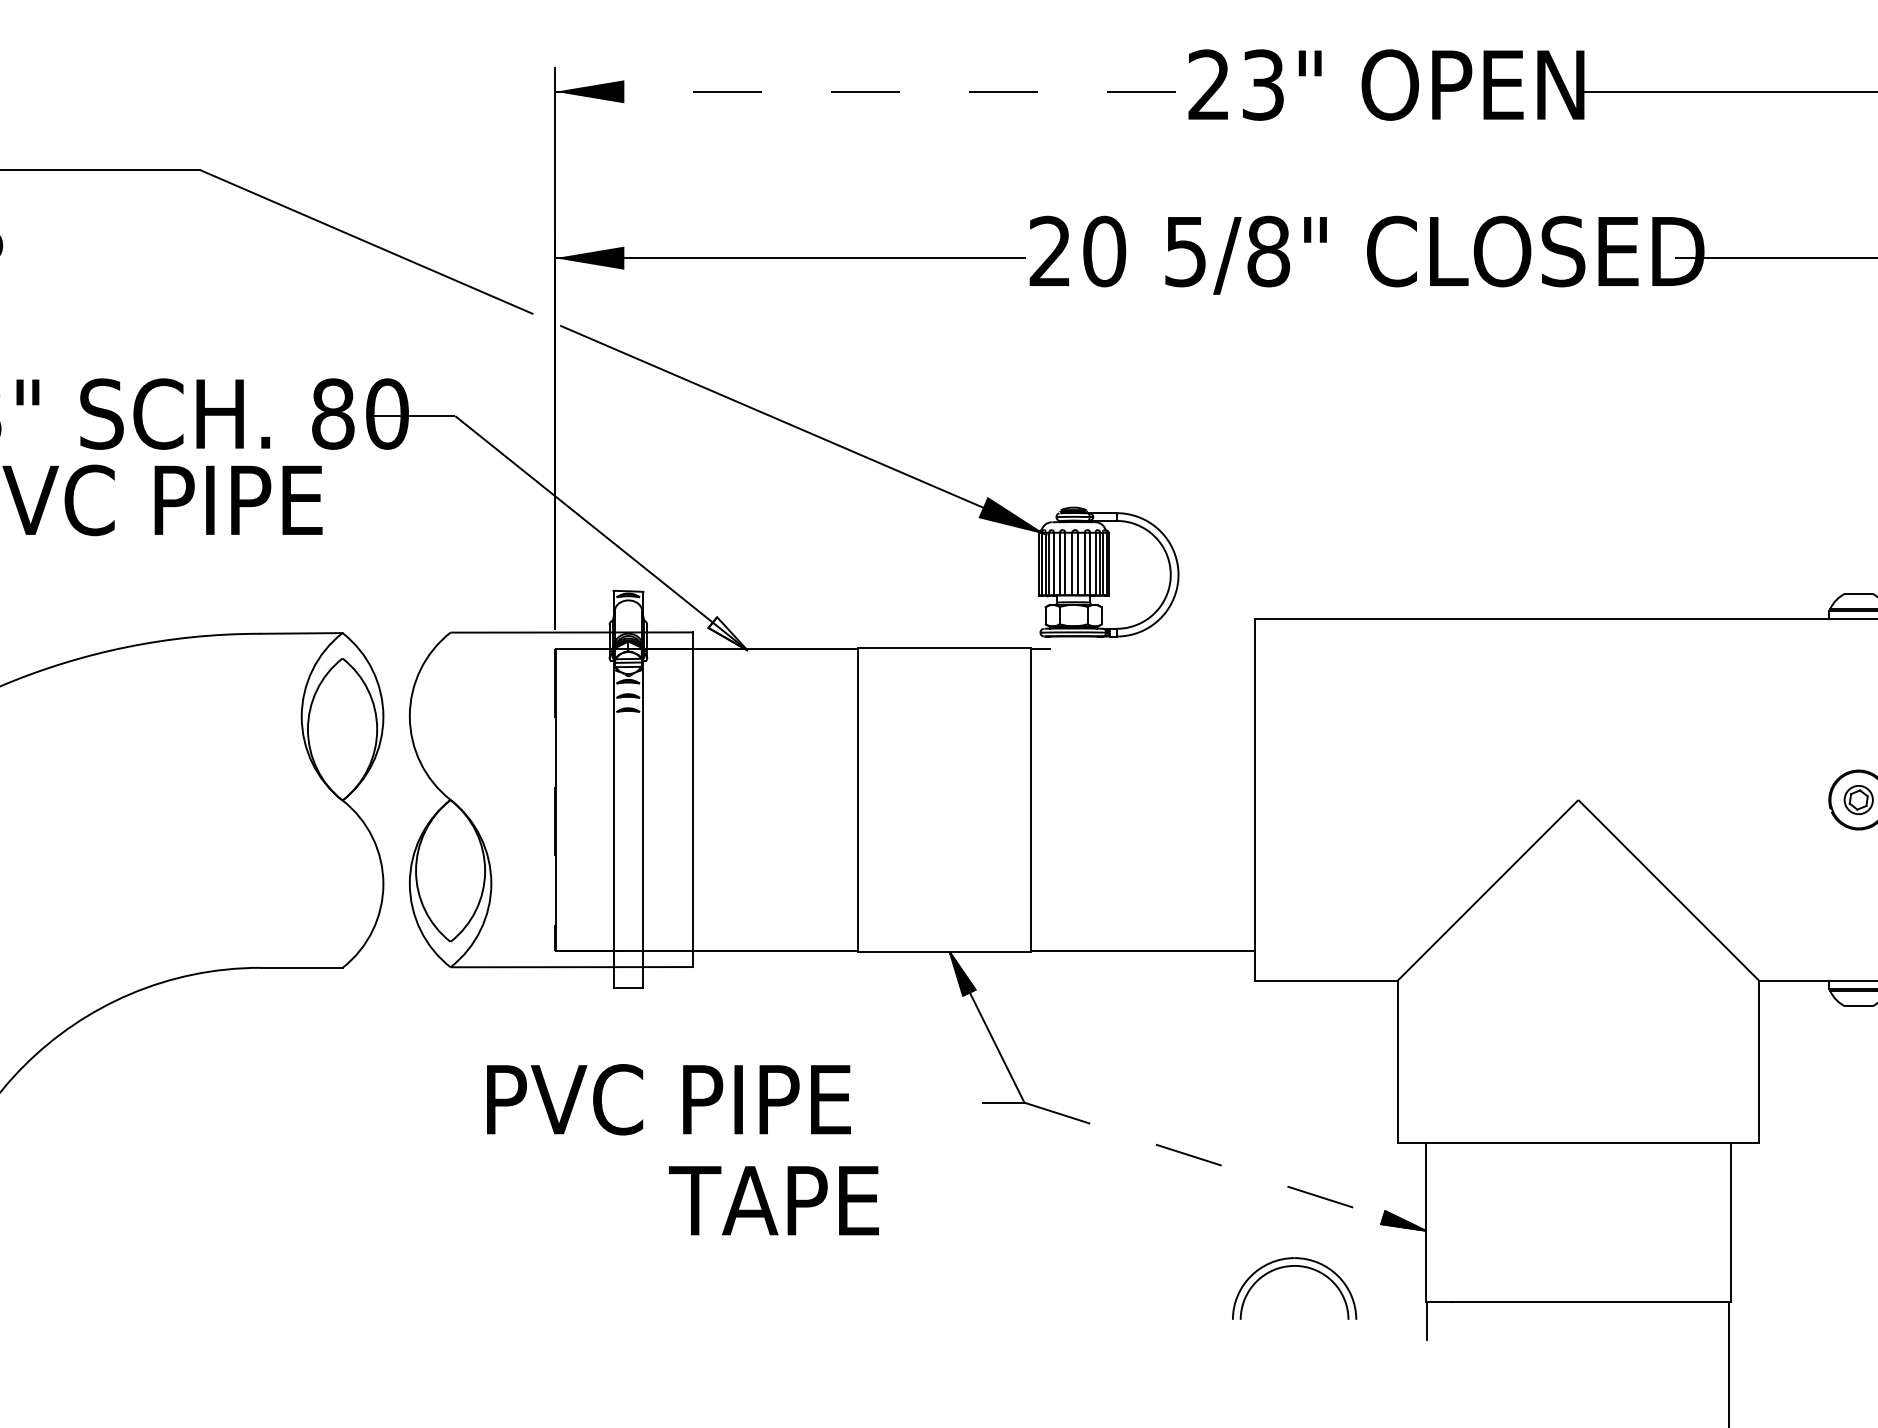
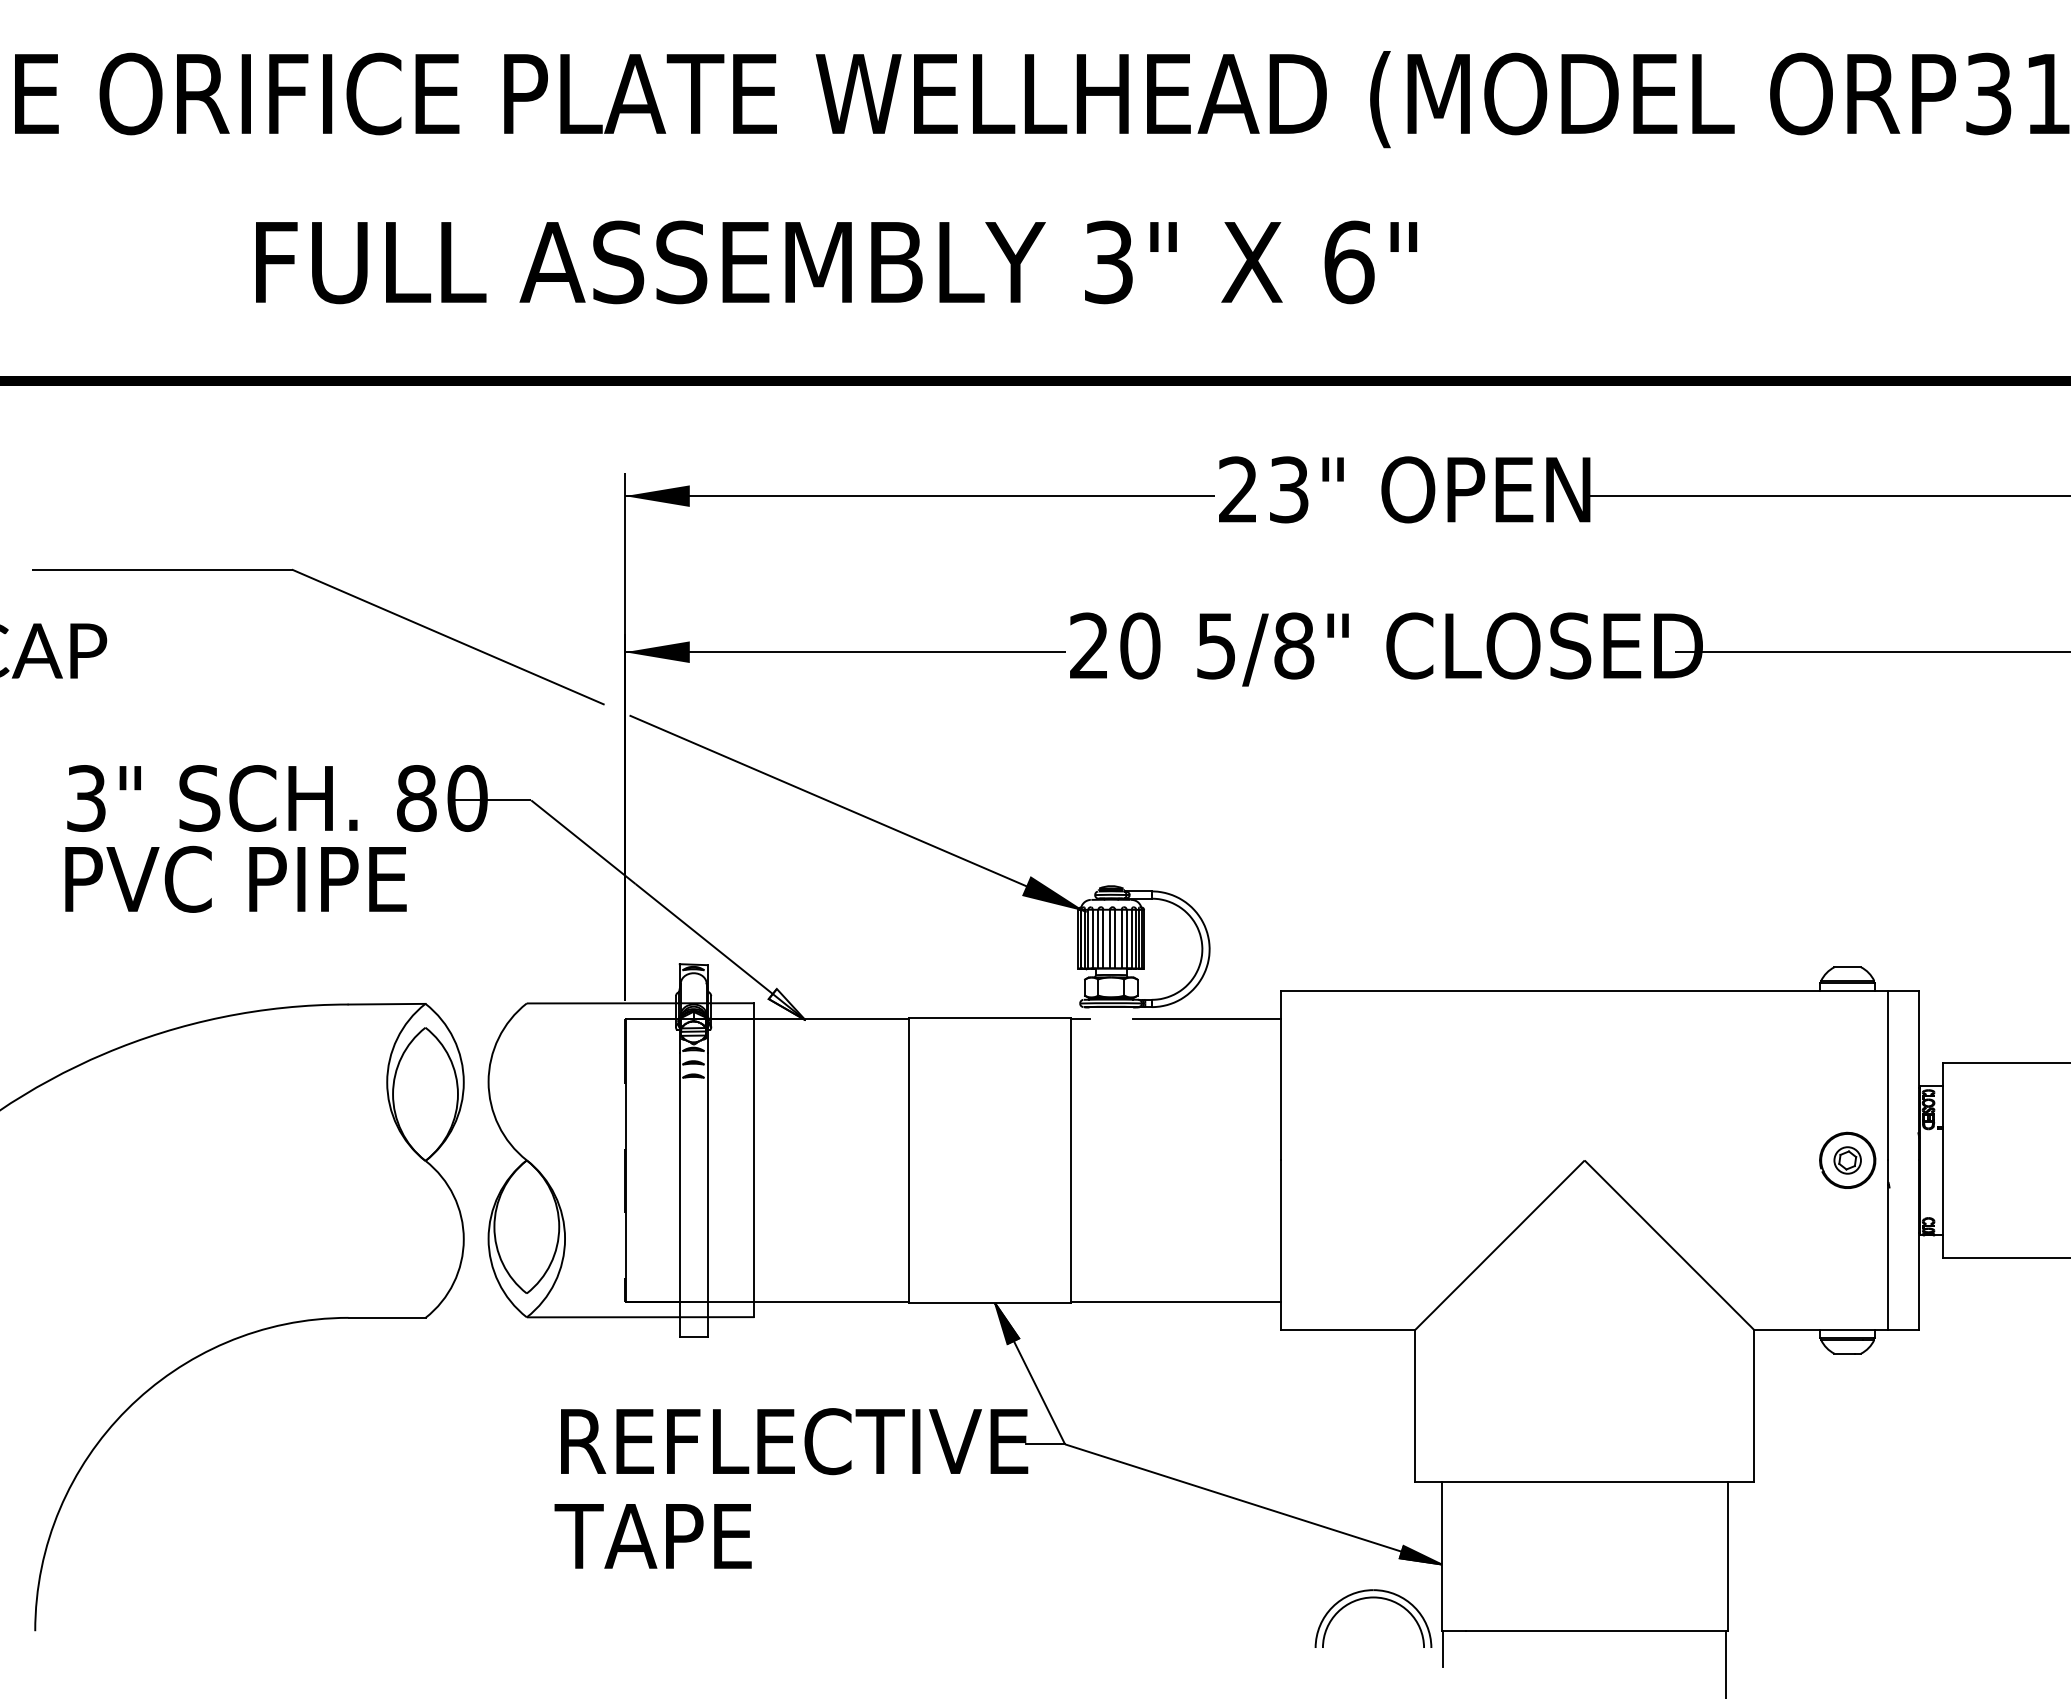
line: (870, 92) -> (920, 496), dashed -> solid
line: (1176, 648) -> (1207, 1018), added
text: (740, 1099) -> (798, 1441), PVC PIPE -> REFLECTIVE
line: (1225, 1166) -> (1253, 1504), dashed -> solid
text: (773, 1200) -> (652, 1536), moved
part: (1294, 1267) -> (1373, 1598), moved

